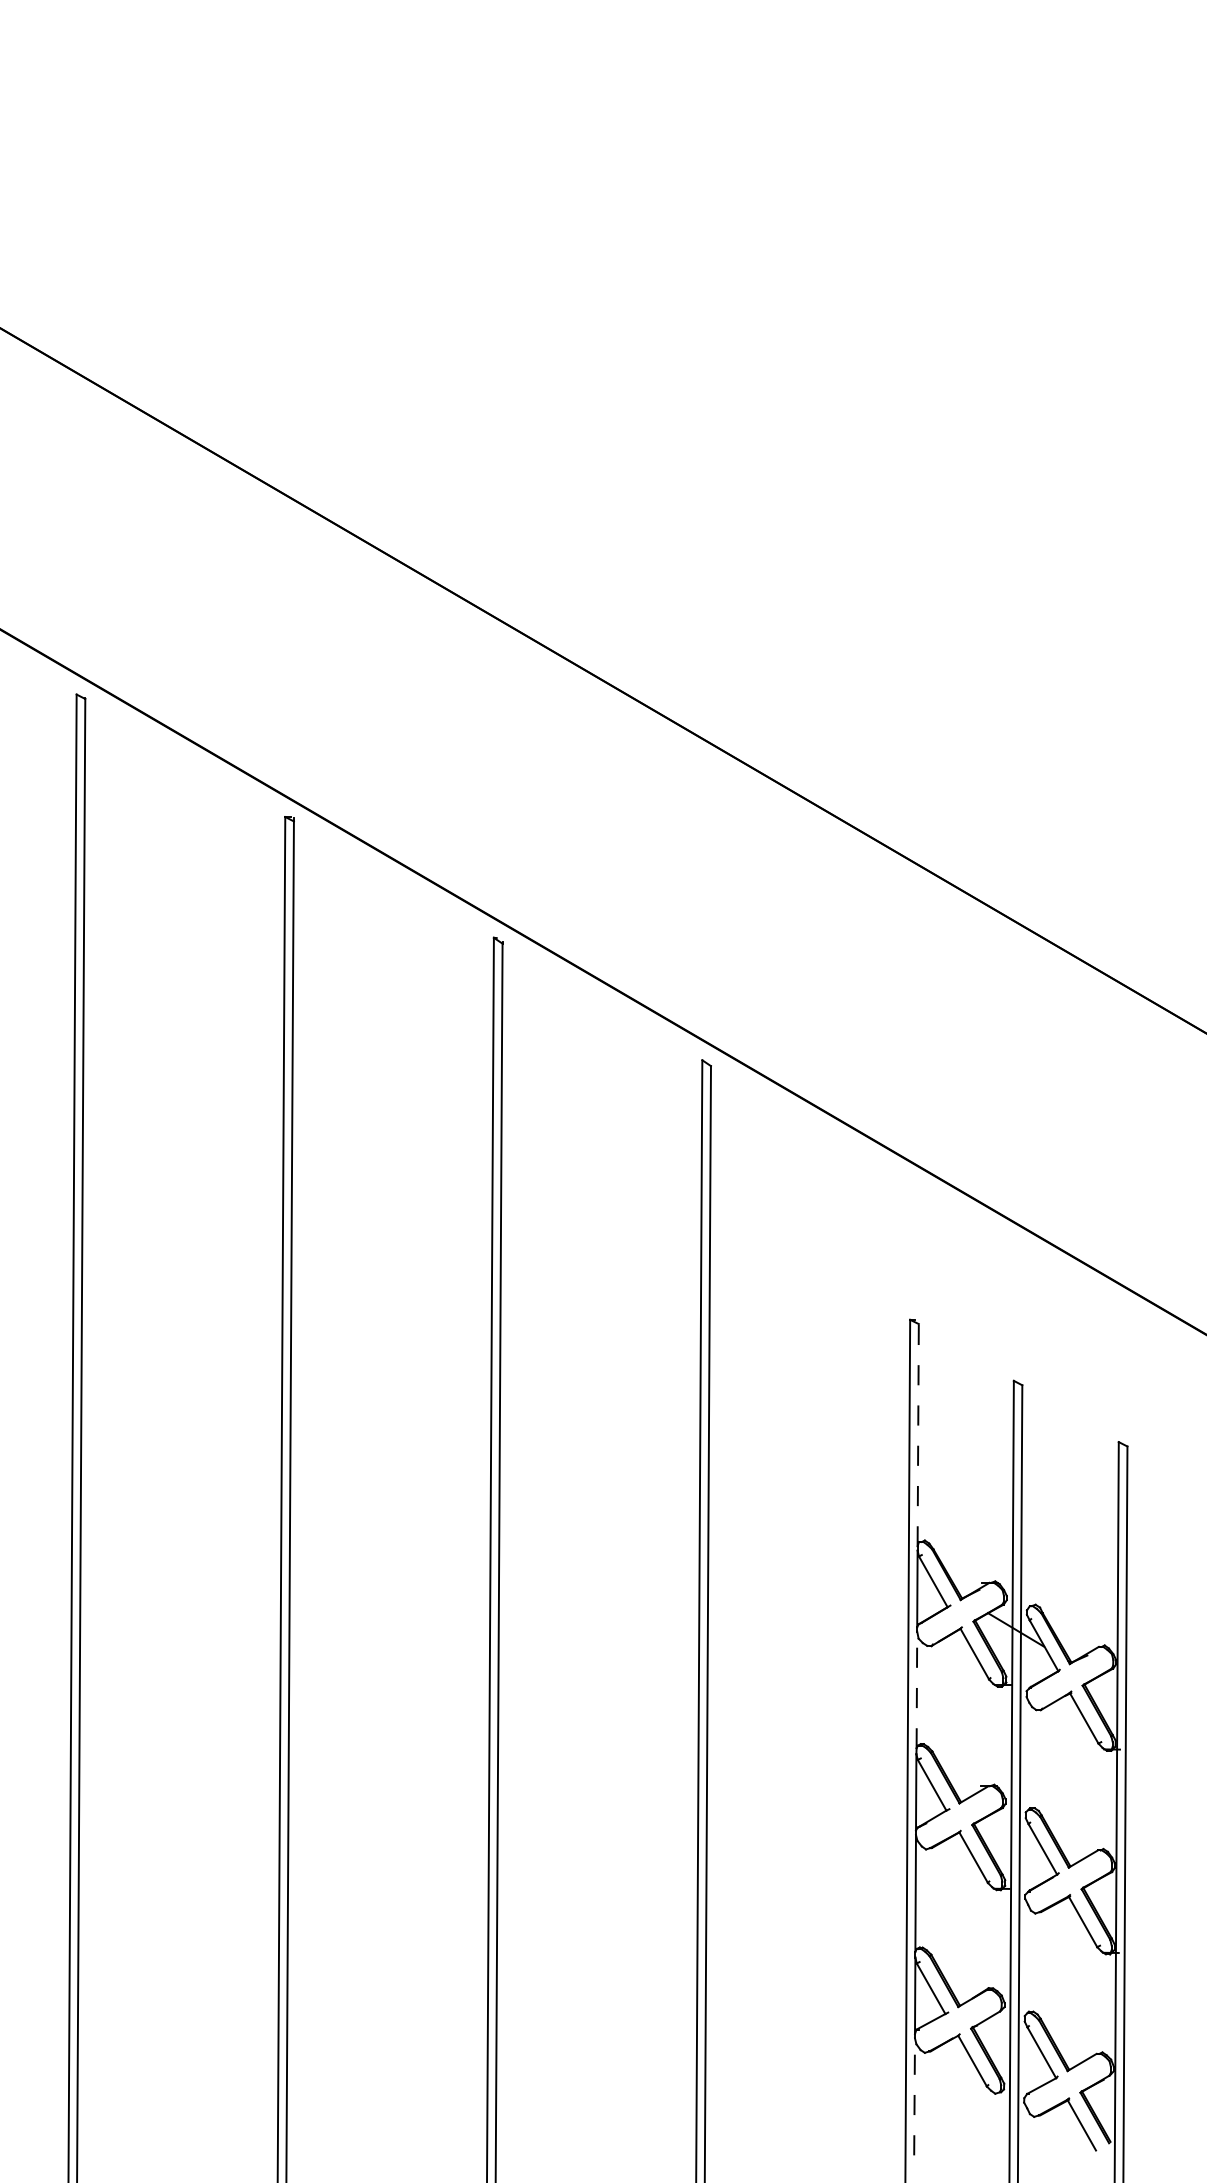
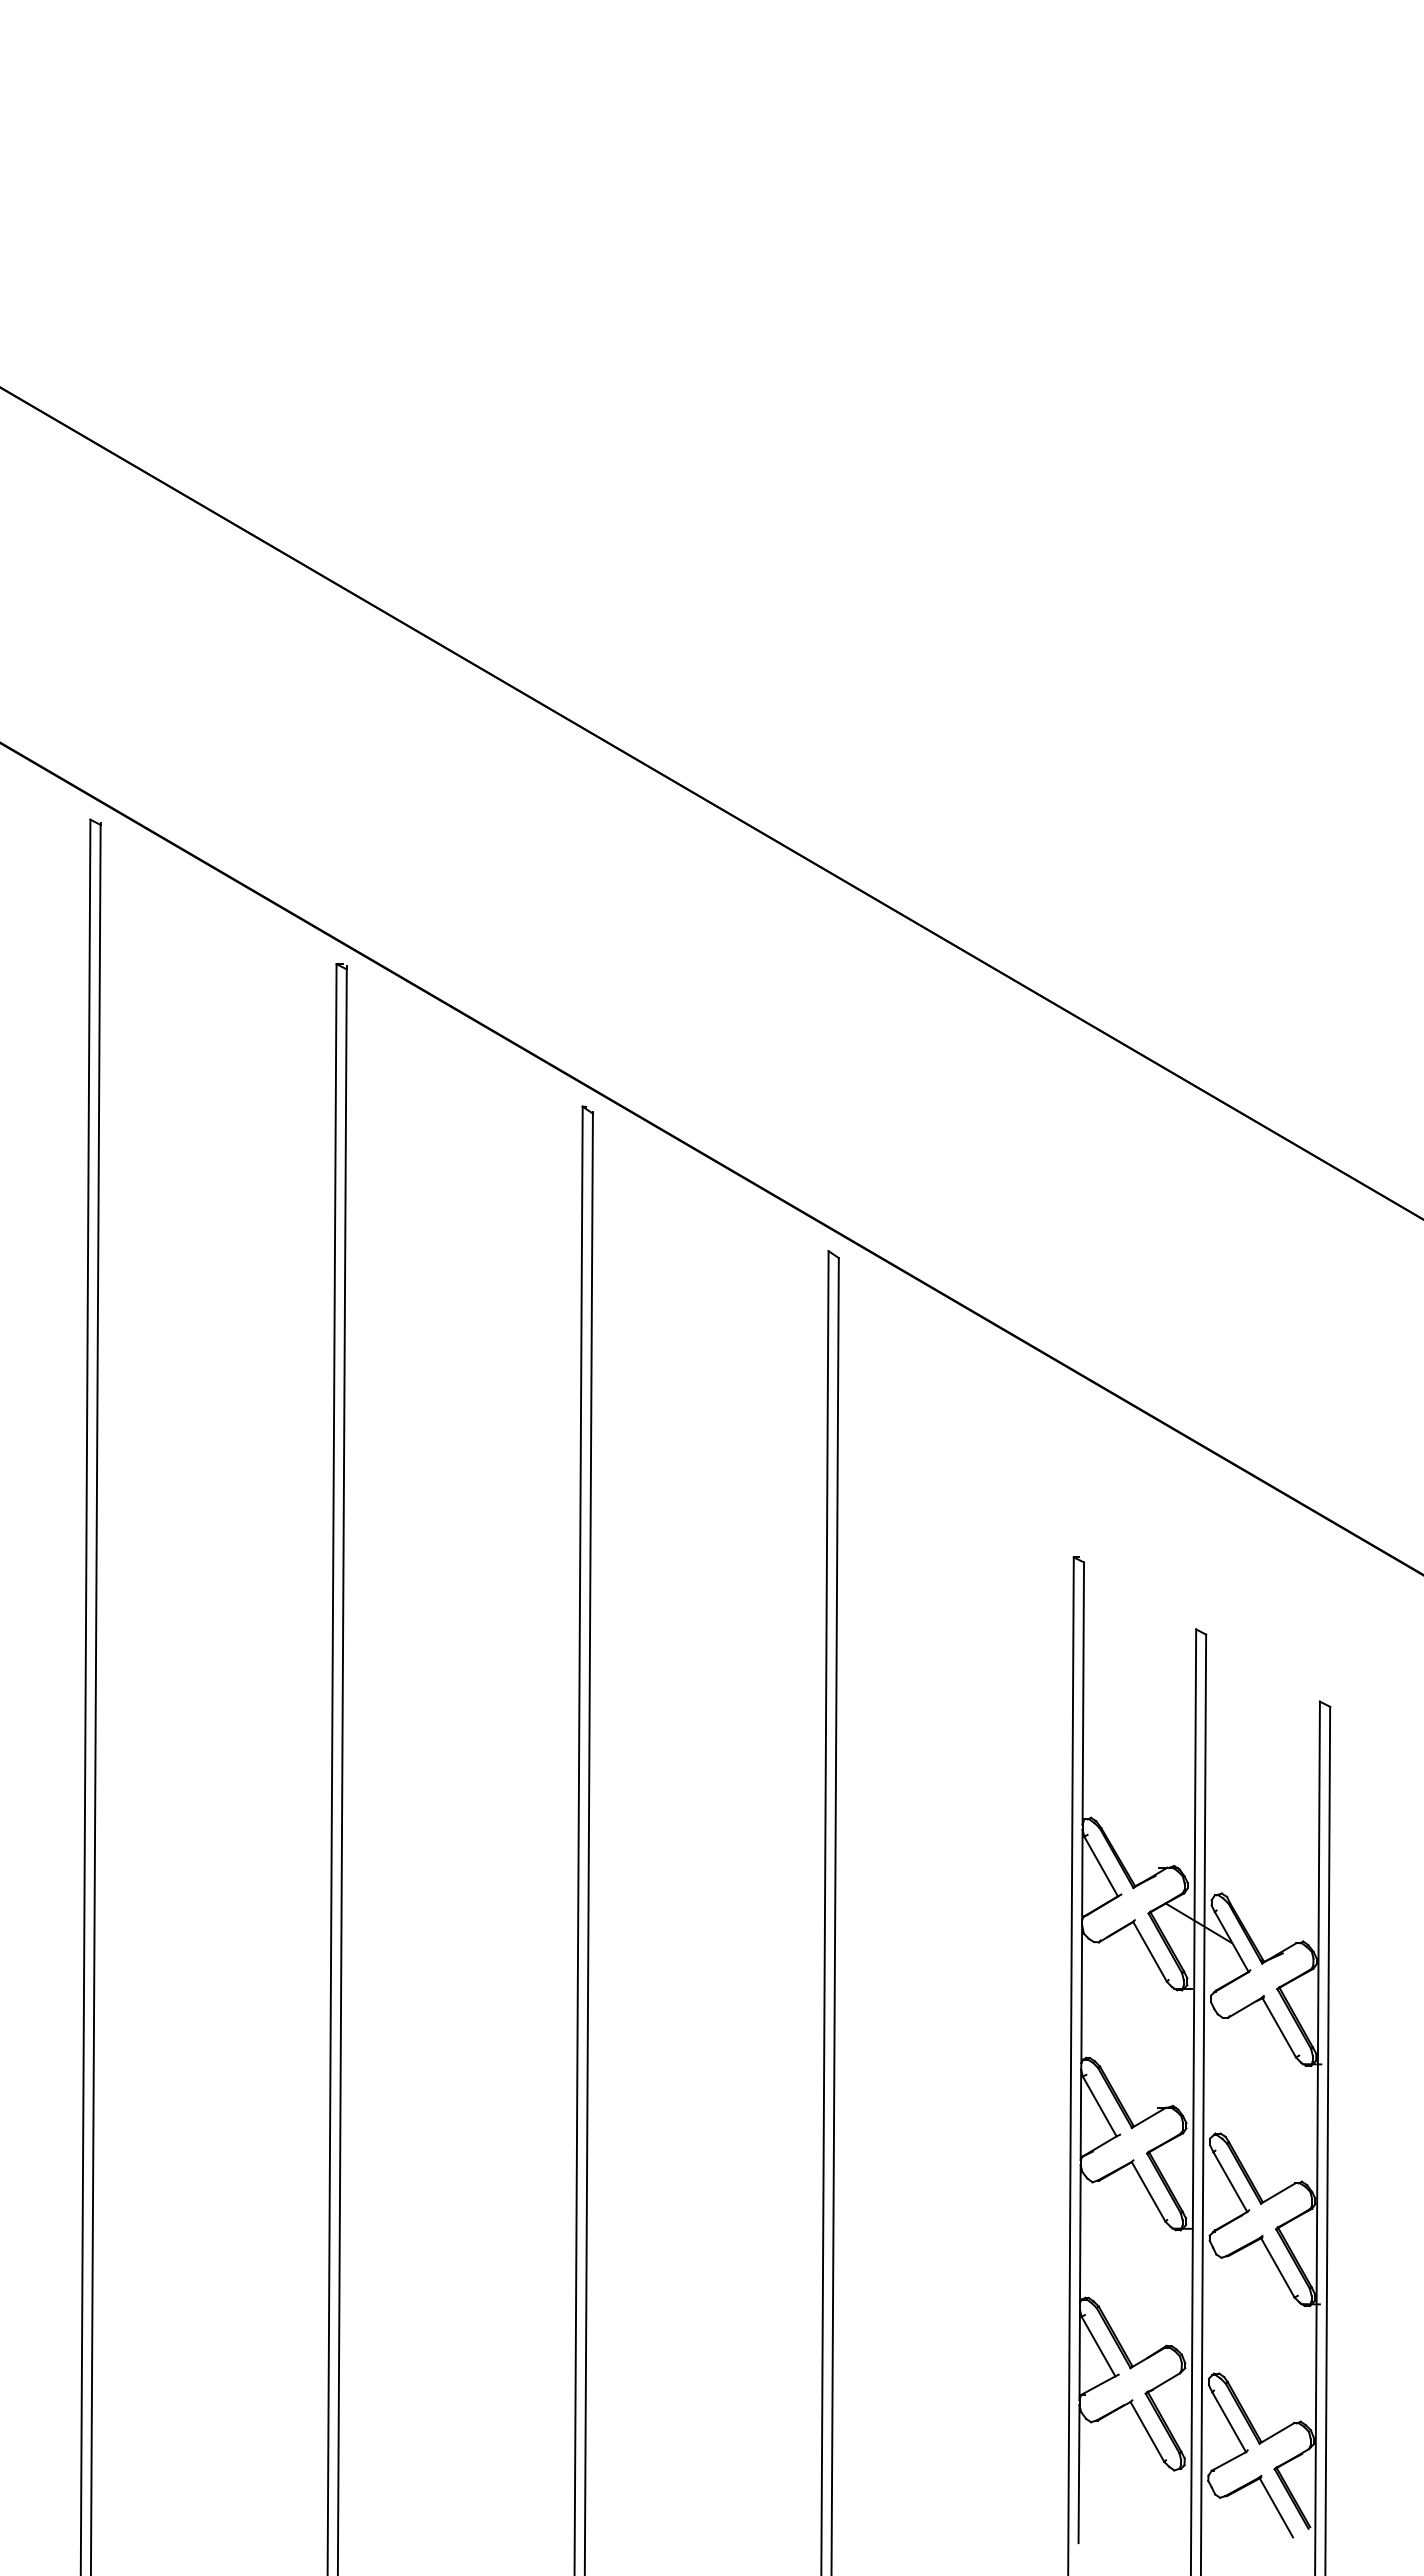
line: (918, 1435) -> (1083, 1693), dashed -> solid
line: (916, 1690) -> (1081, 1994), dashed -> solid
line: (914, 2096) -> (1079, 2473), dashed -> solid

